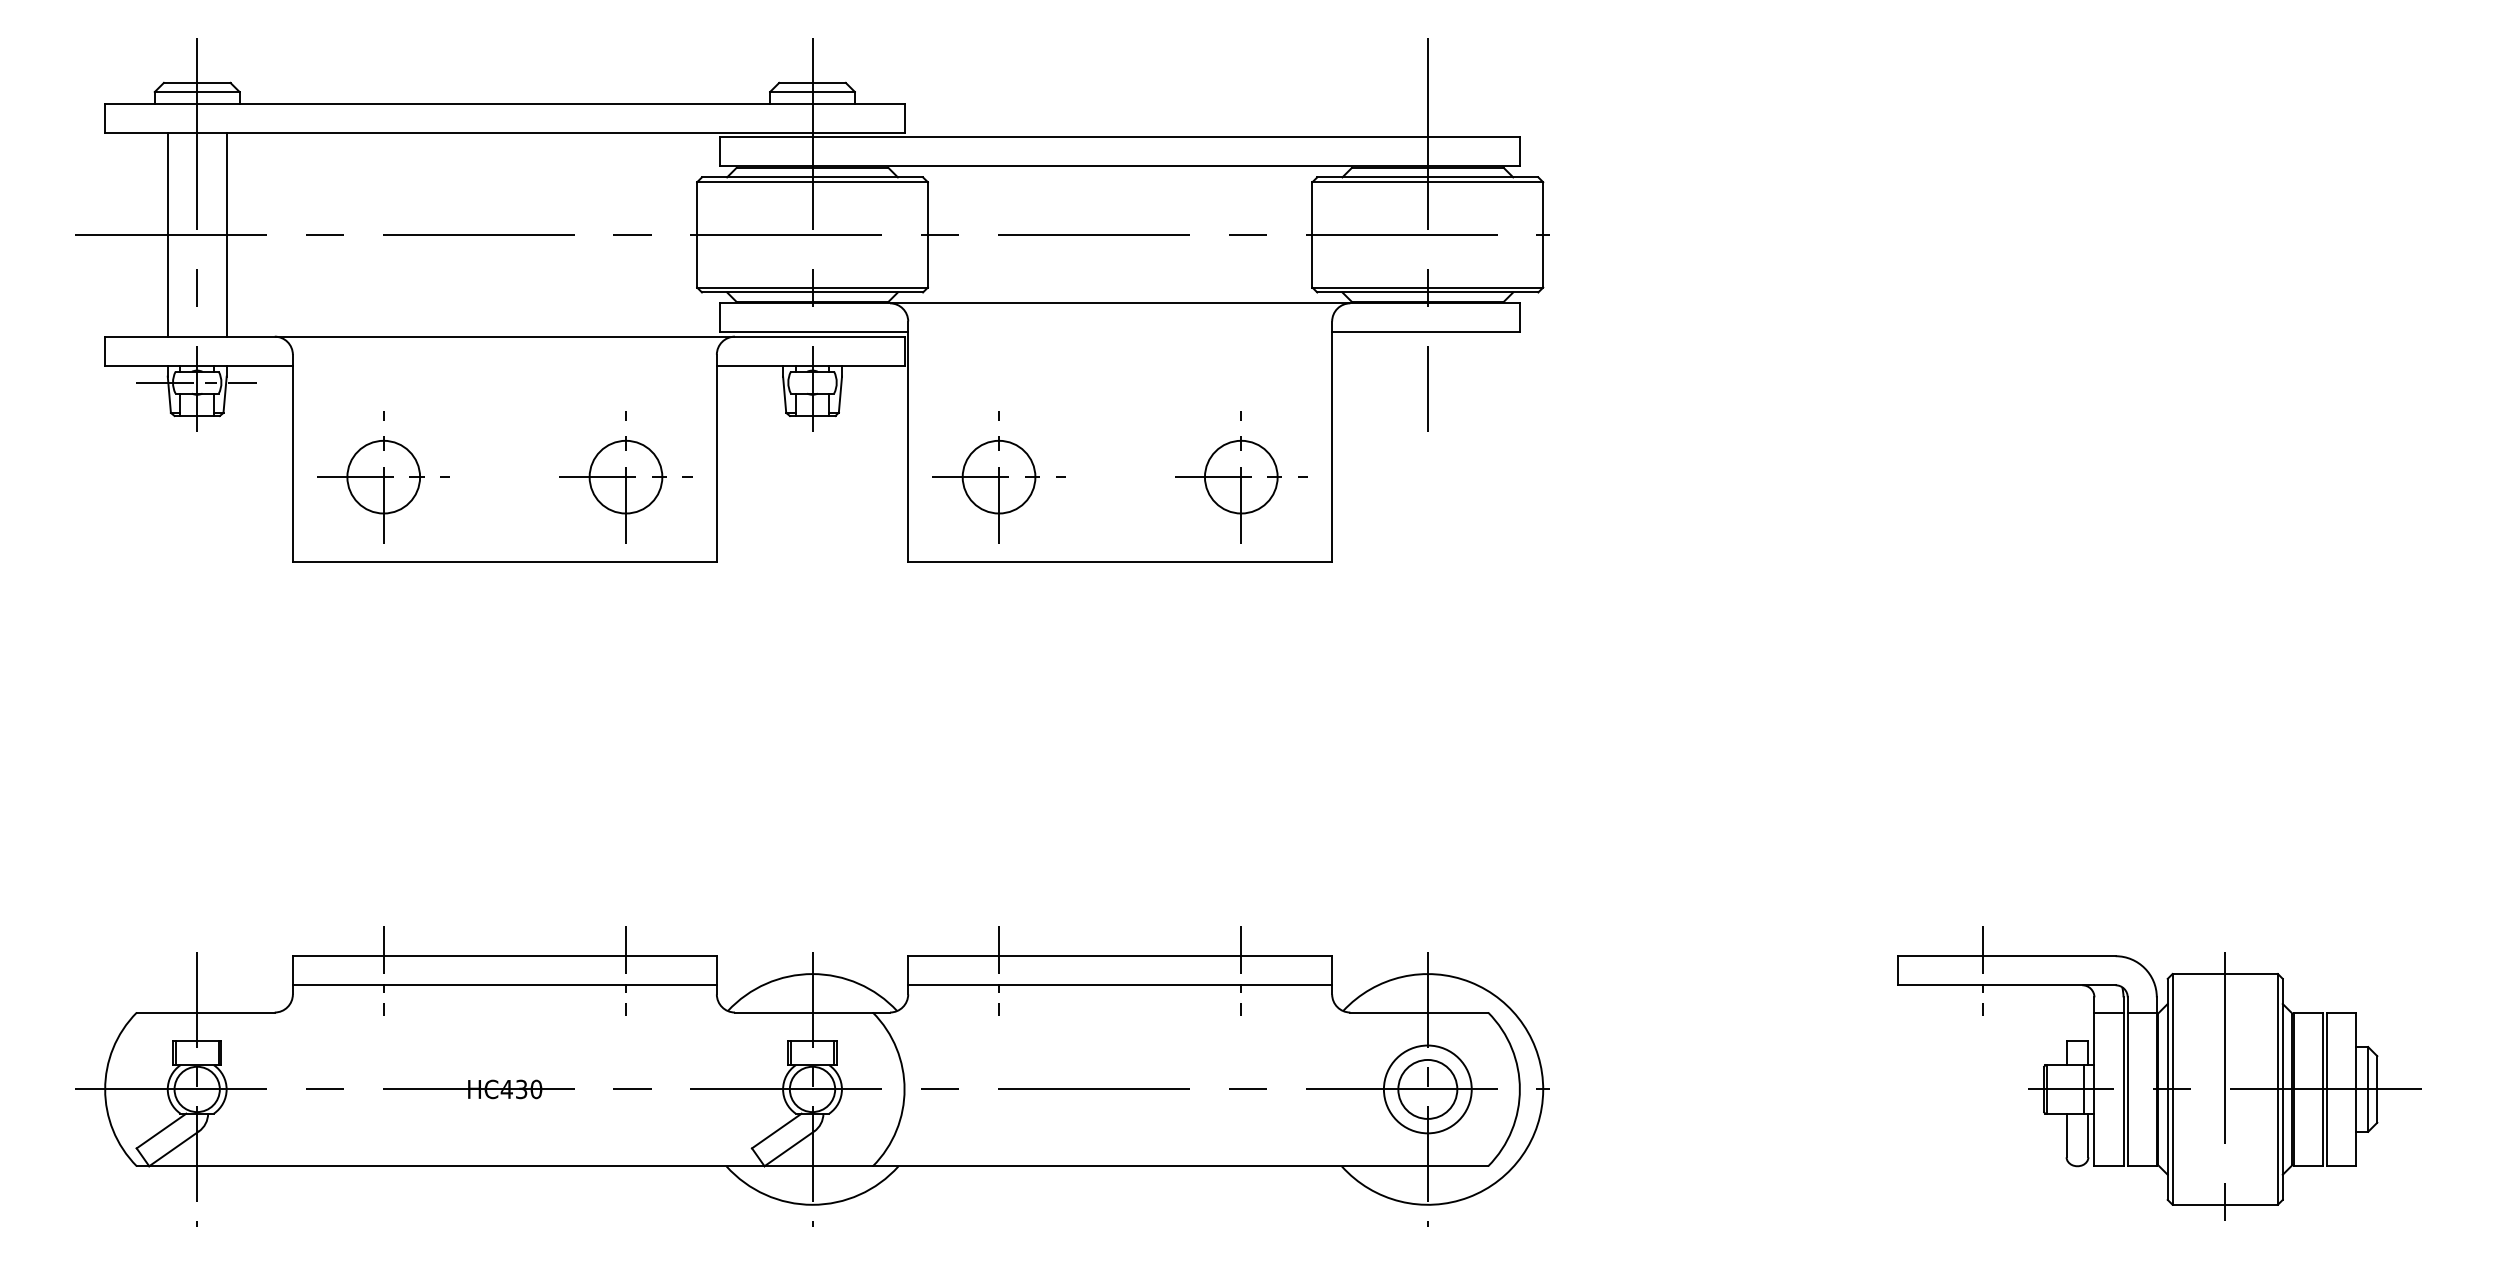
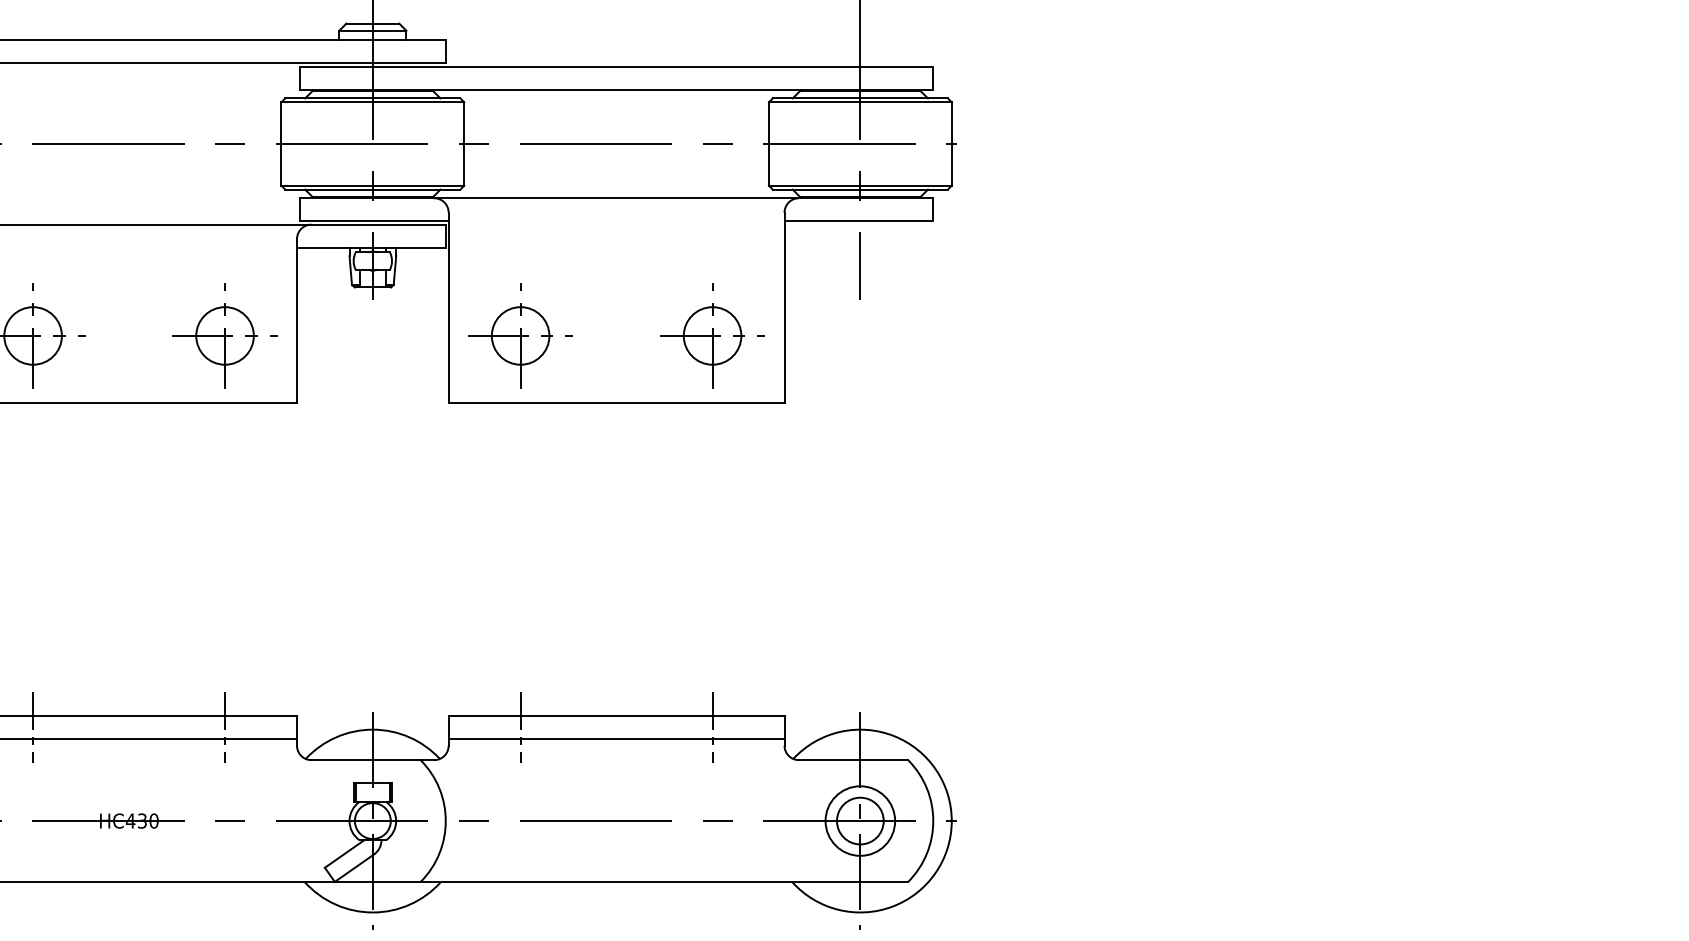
part: (2159, 1073) -> (1440, 808), removed

